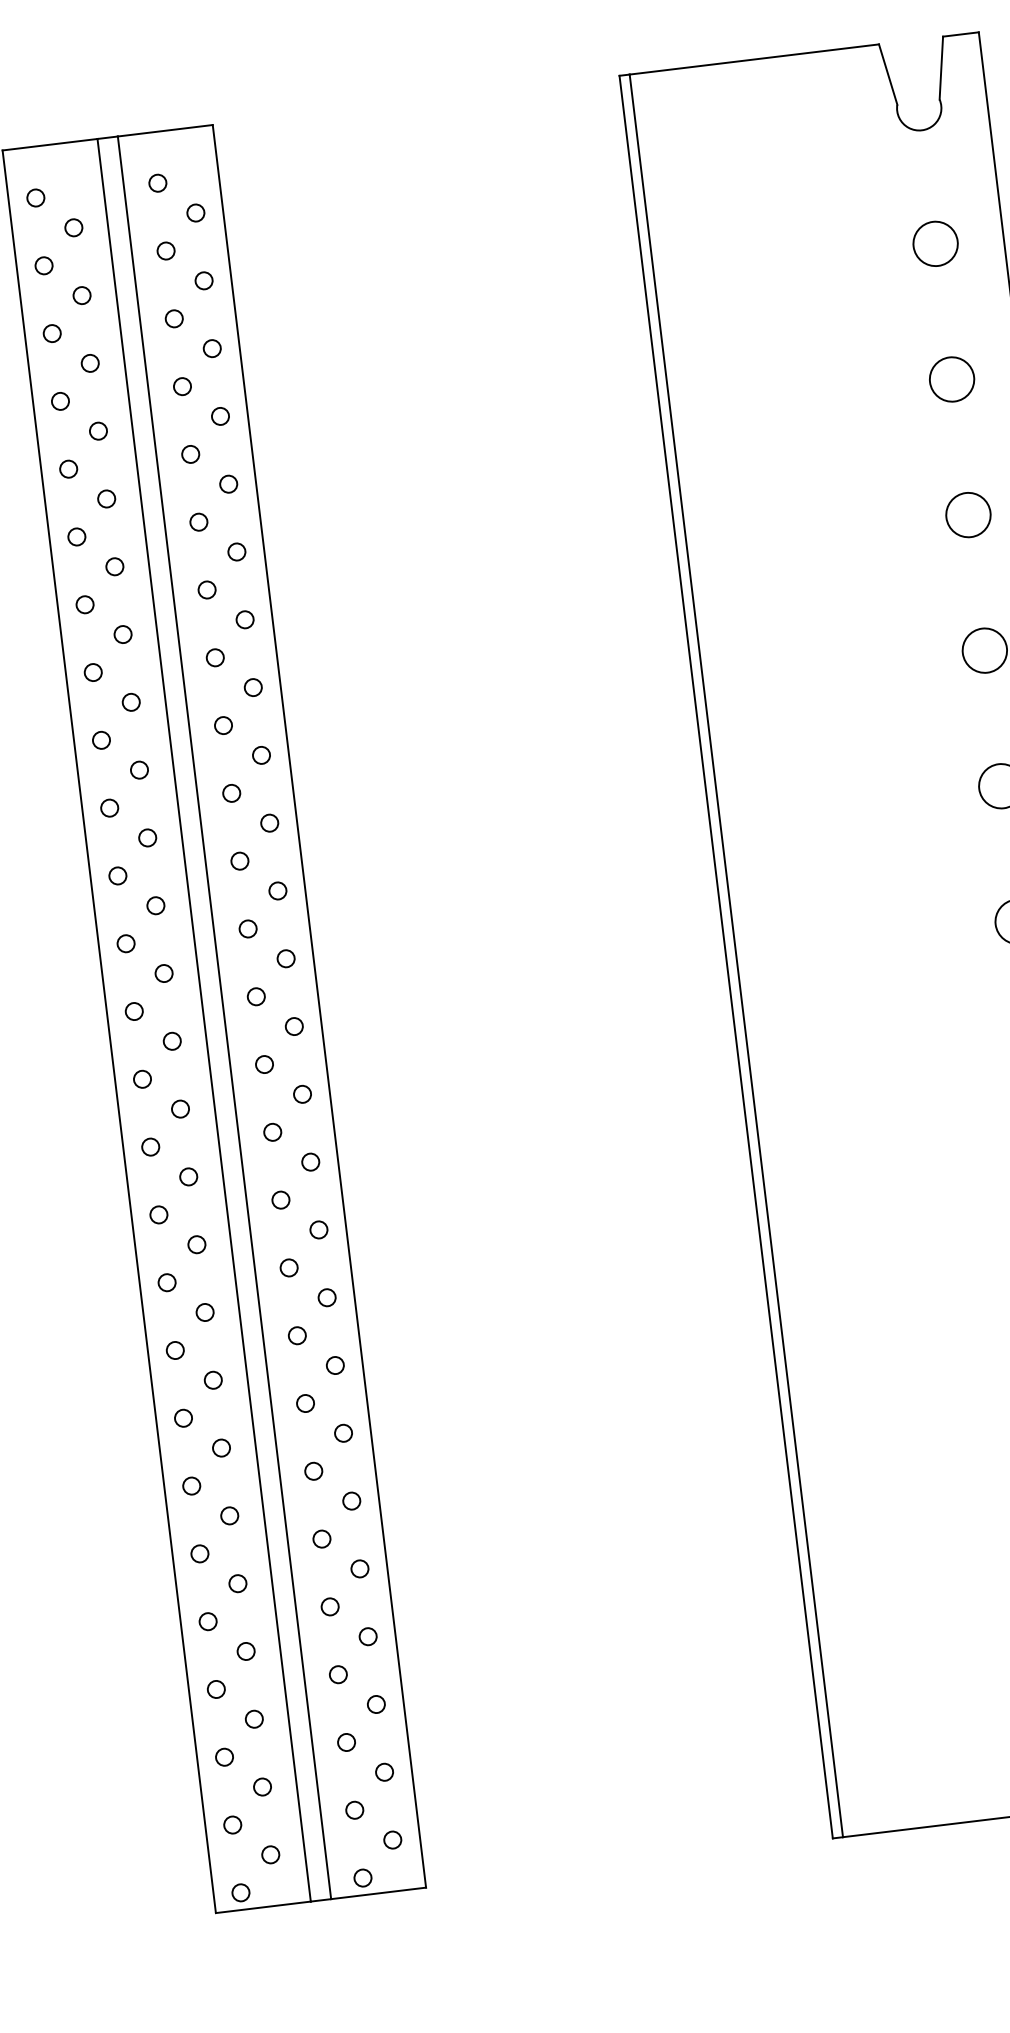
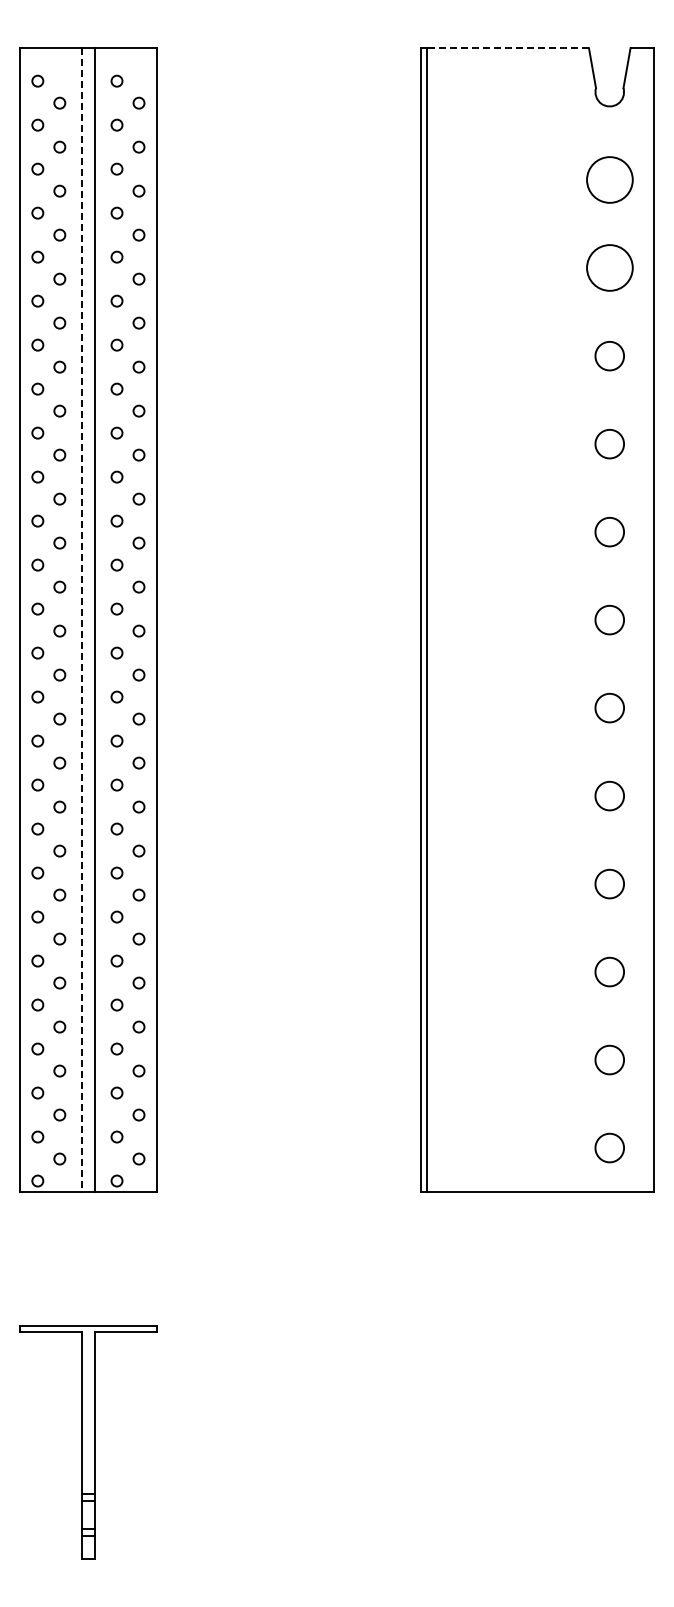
line: (755, 59) -> (508, 48), solid -> dashed
circle: (935, 244) -> (609, 180), size x1.6
circle: (951, 380) -> (609, 268), size x1.6
line: (203, 1020) -> (81, 620), solid -> dashed

